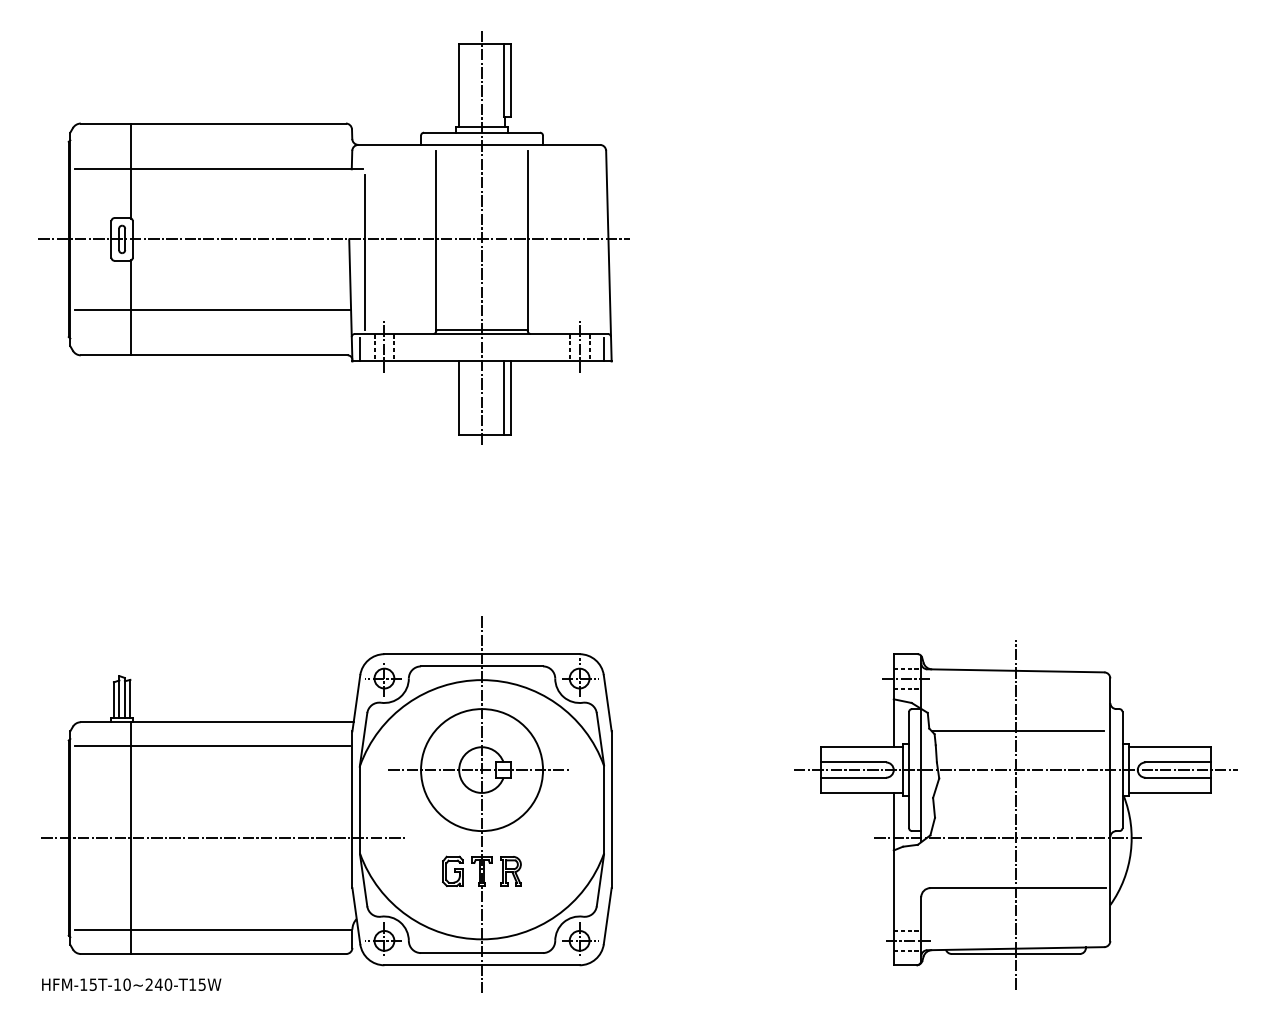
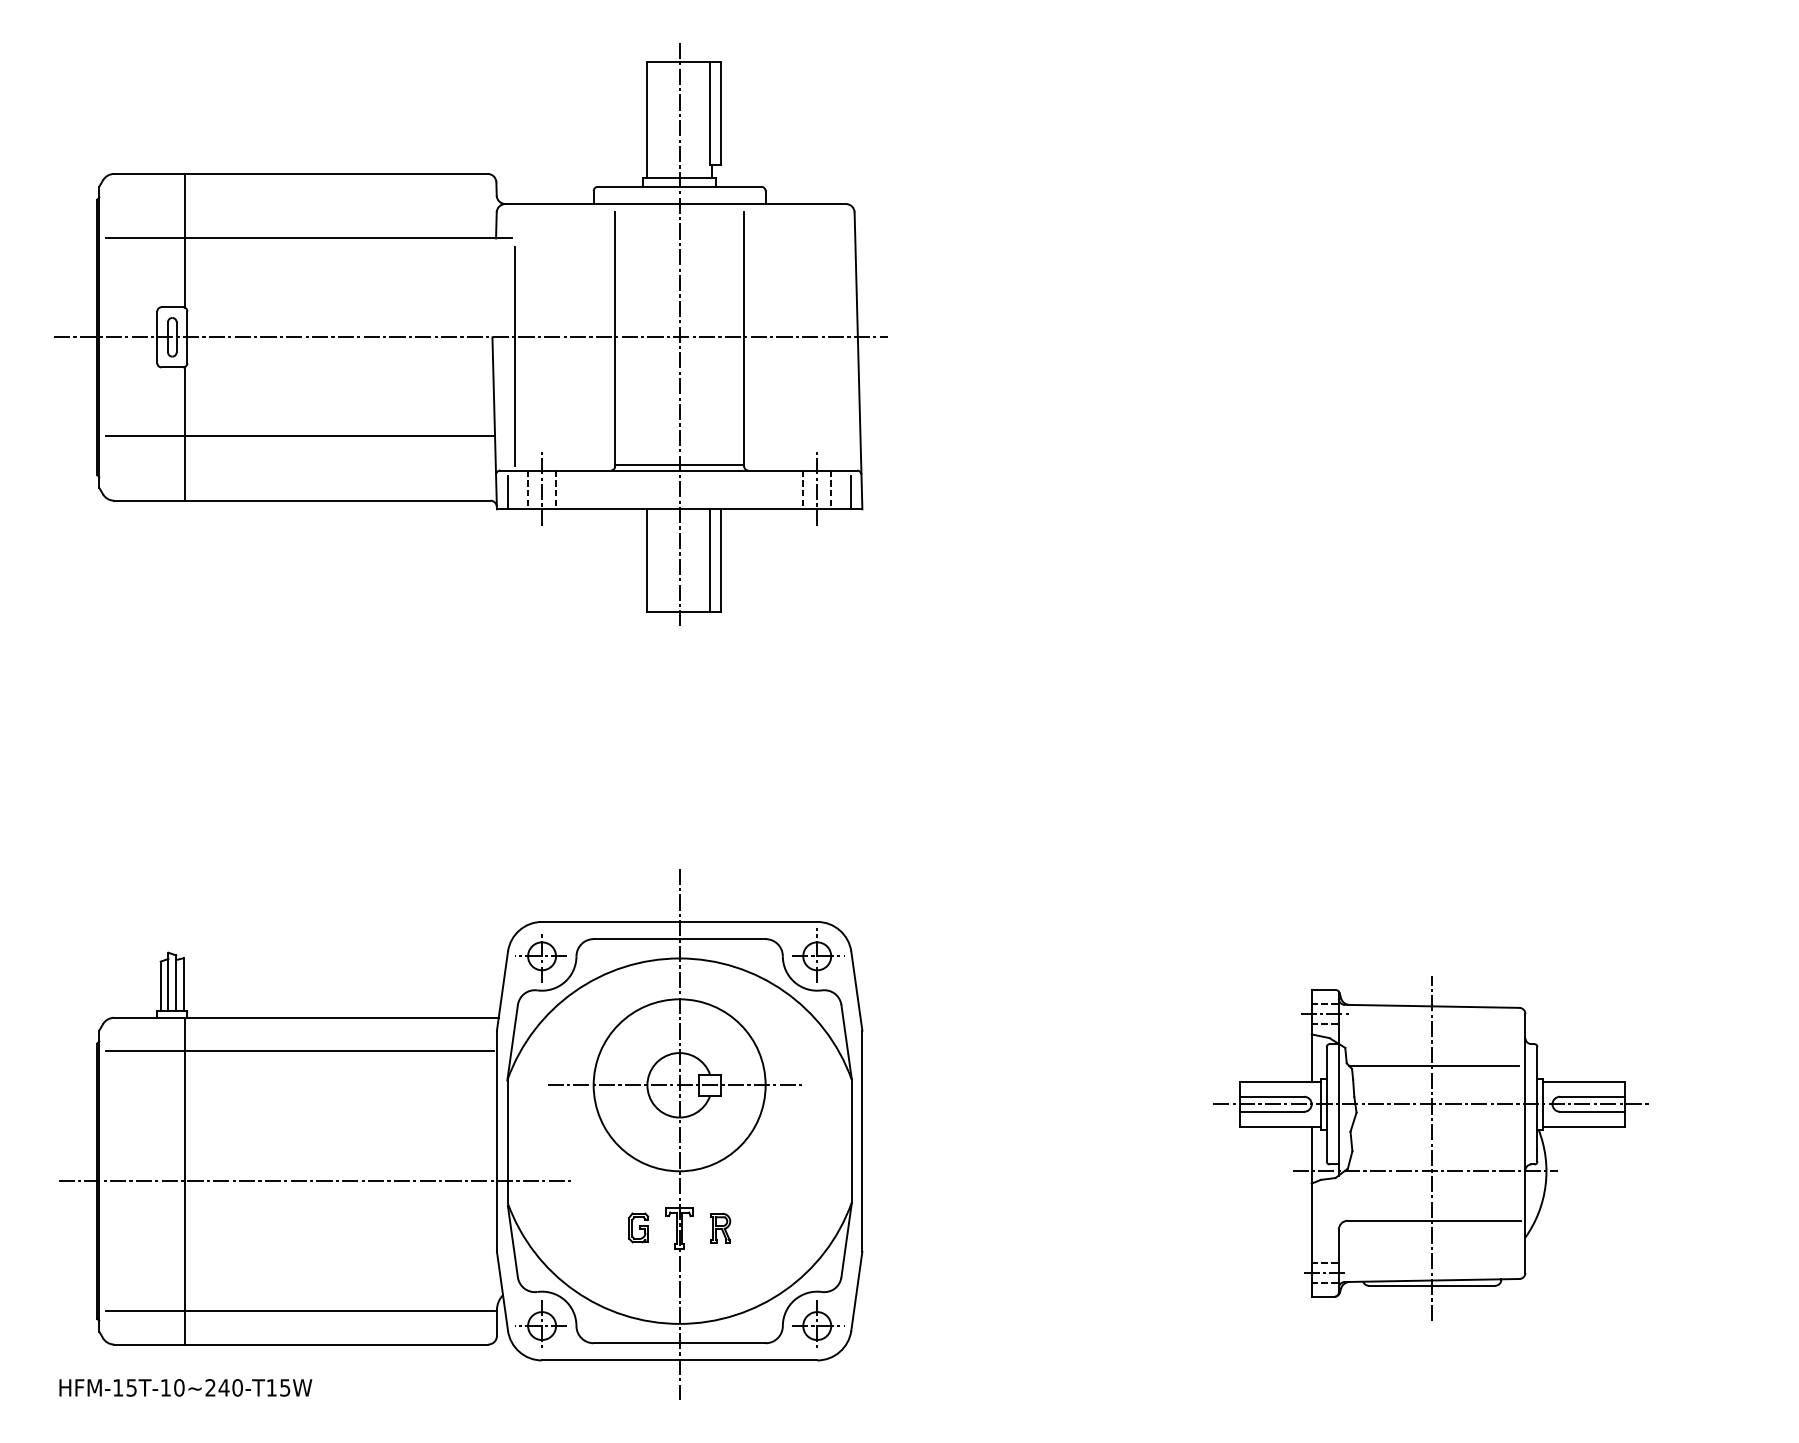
part: (1015, 814) -> (1431, 1147), size x0.7
part: (452, 870) -> (638, 1226), size x0.7
part: (510, 871) -> (719, 1228), size x0.7

